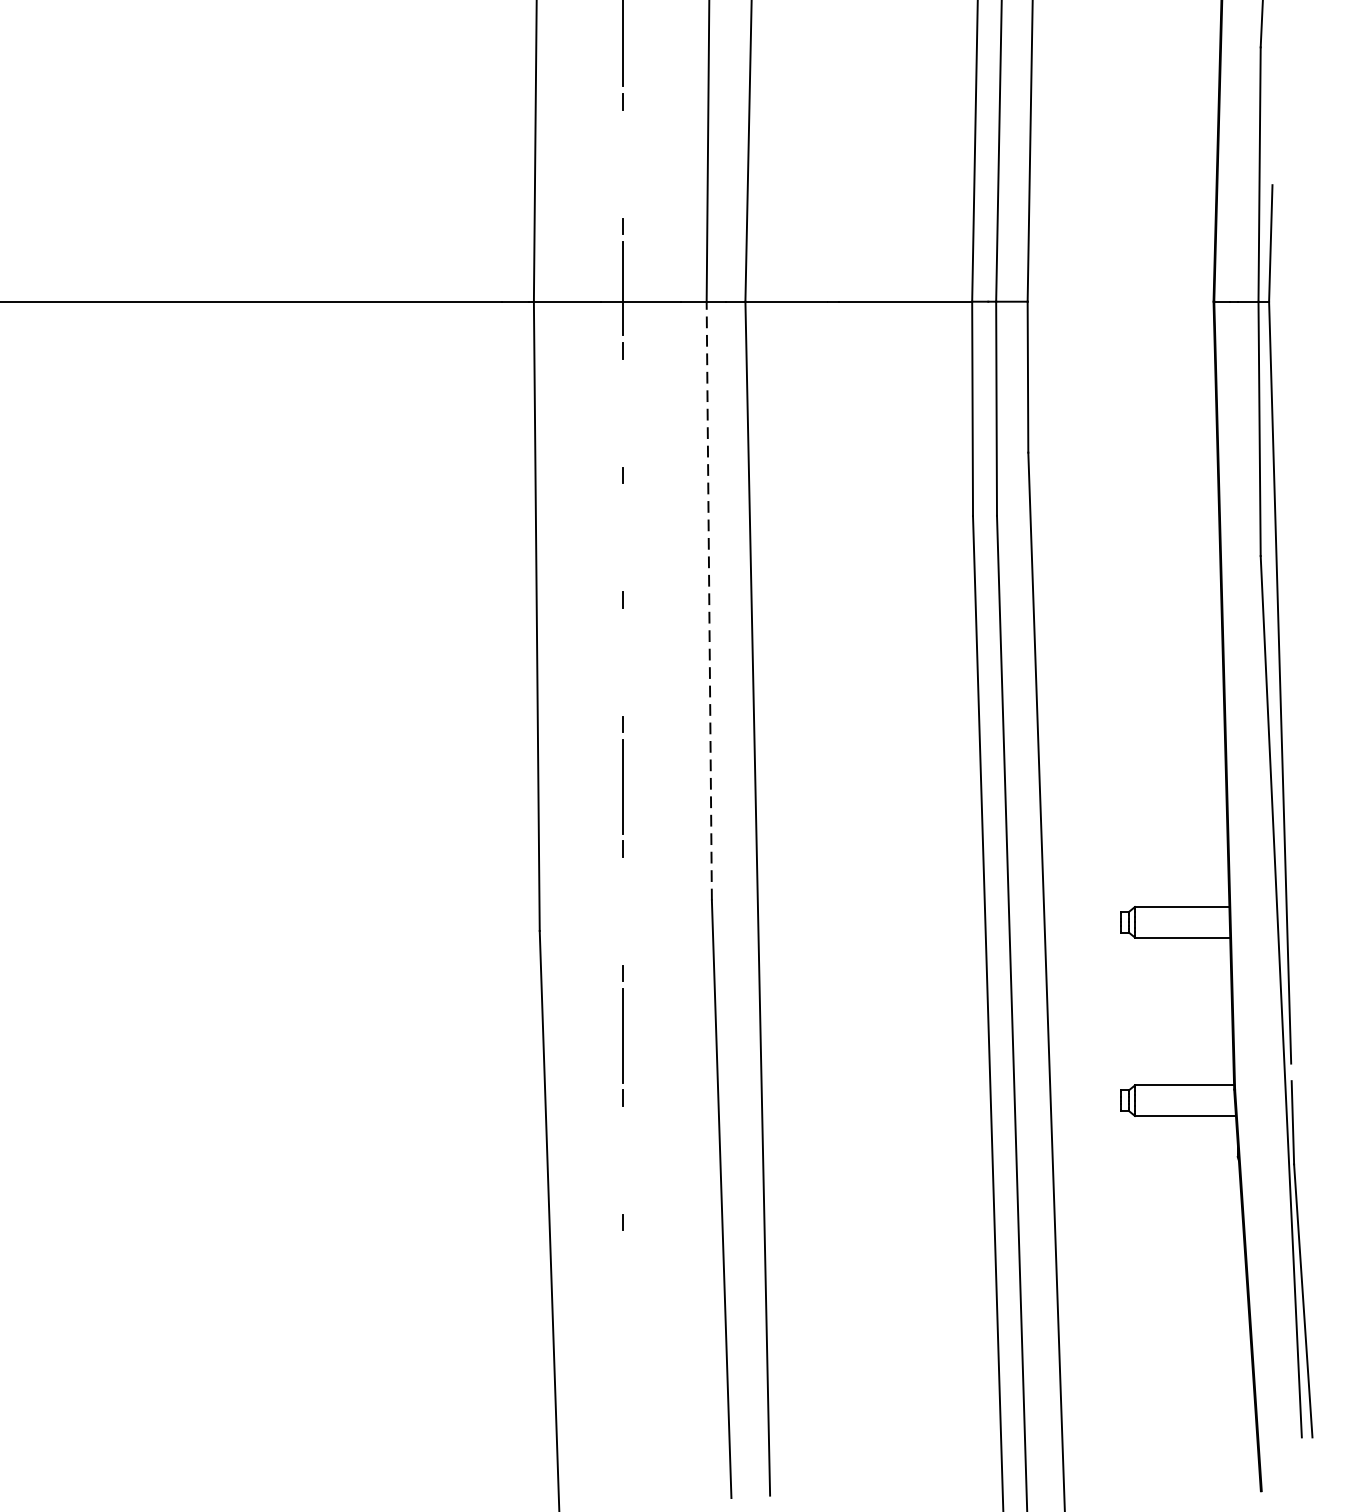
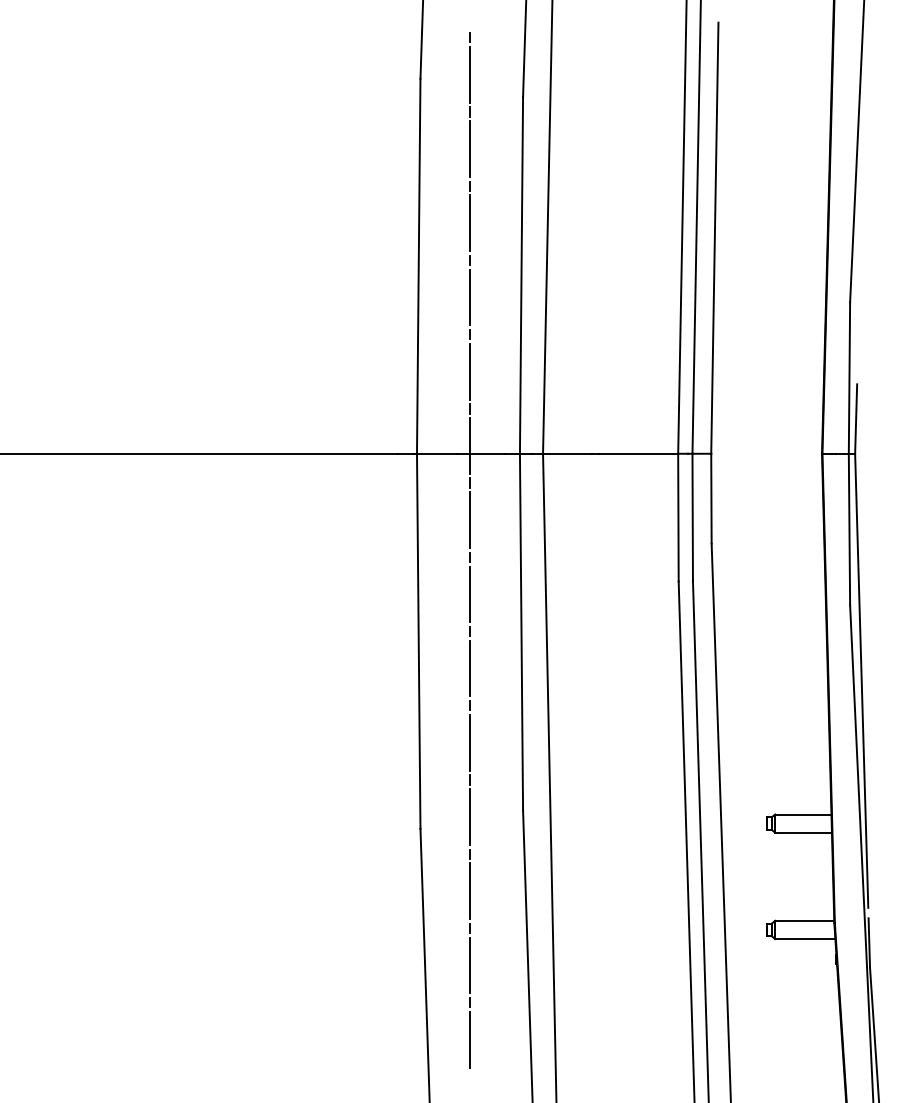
line: (622, 163) -> (469, 371), added
line: (622, 413) -> (469, 520), added
line: (622, 537) -> (469, 594), added
line: (709, 599) -> (521, 631), dashed -> solid
line: (622, 662) -> (469, 668), added
line: (622, 910) -> (469, 816), added
line: (622, 1160) -> (469, 965), added
line: (622, 1284) -> (469, 1039), added

